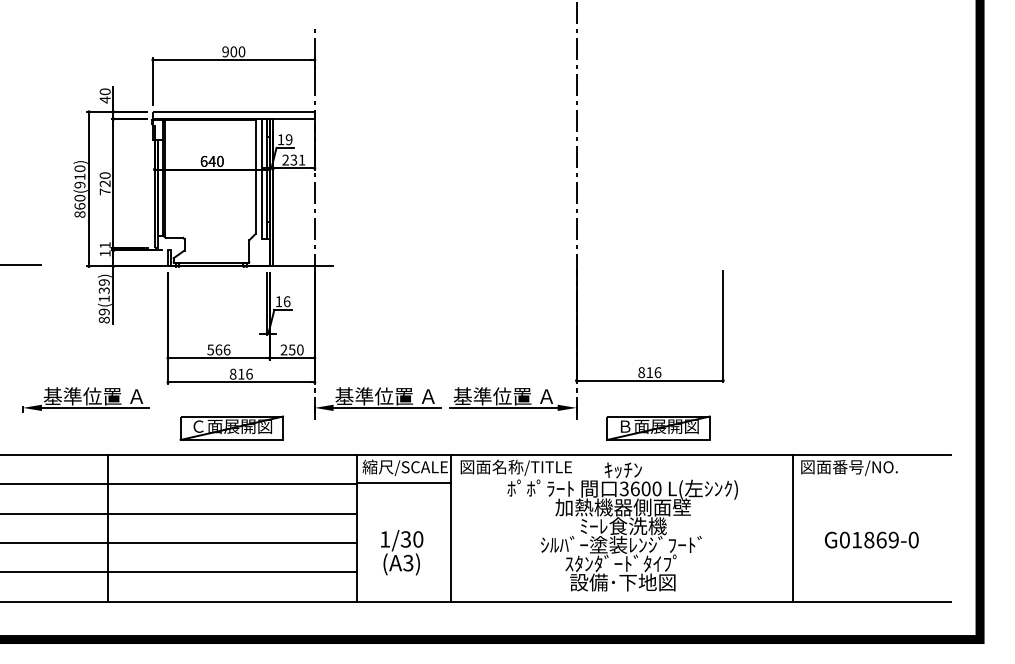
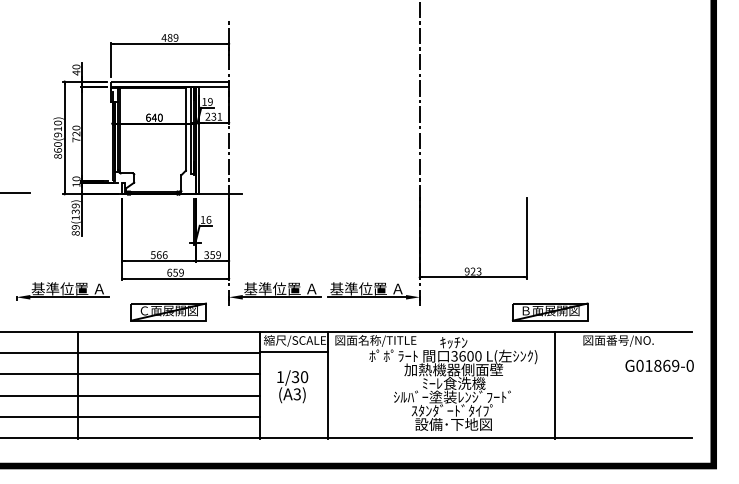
text: (233, 51) -> (169, 37), 900 -> 489
text: (104, 245) -> (75, 178), 11 -> 10
text: (291, 349) -> (212, 254), 250 -> 359
text: (649, 372) -> (472, 271), 816 -> 923
text: (240, 373) -> (174, 272), 816 -> 659
part: (658, 427) -> (550, 311), moved
line: (792, 527) -> (555, 384), moved
text: (871, 539) -> (659, 365), moved
text: (402, 552) -> (293, 386), moved

